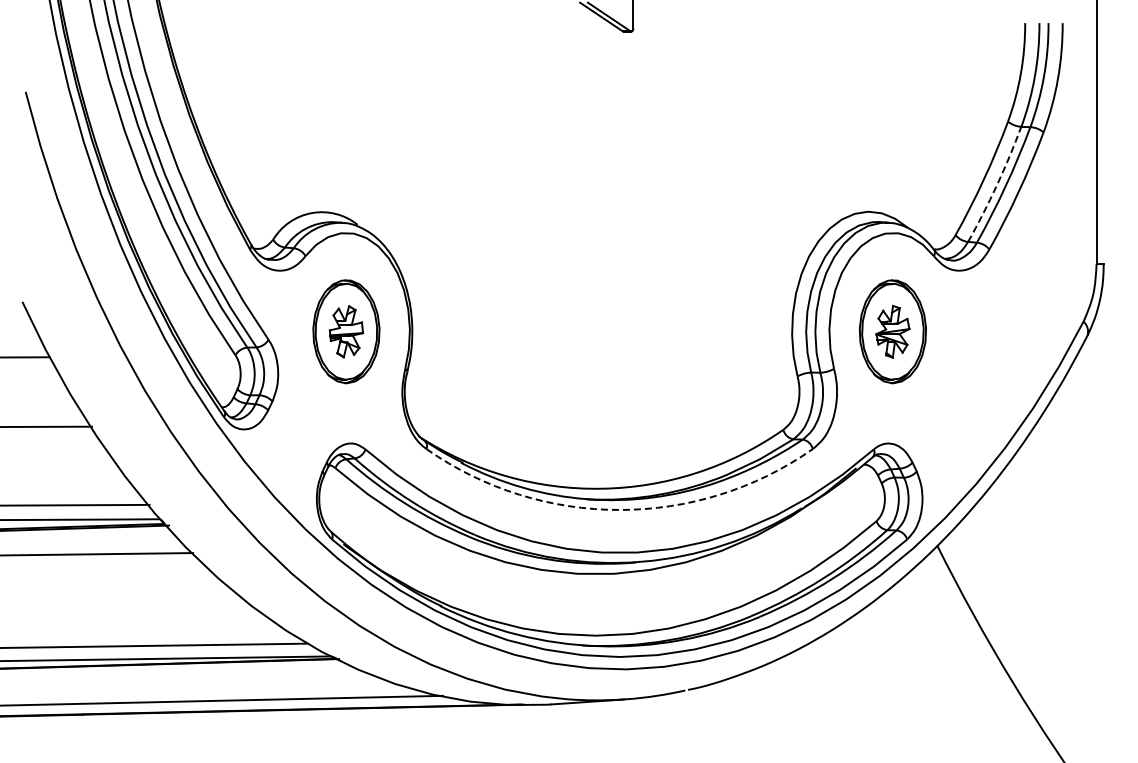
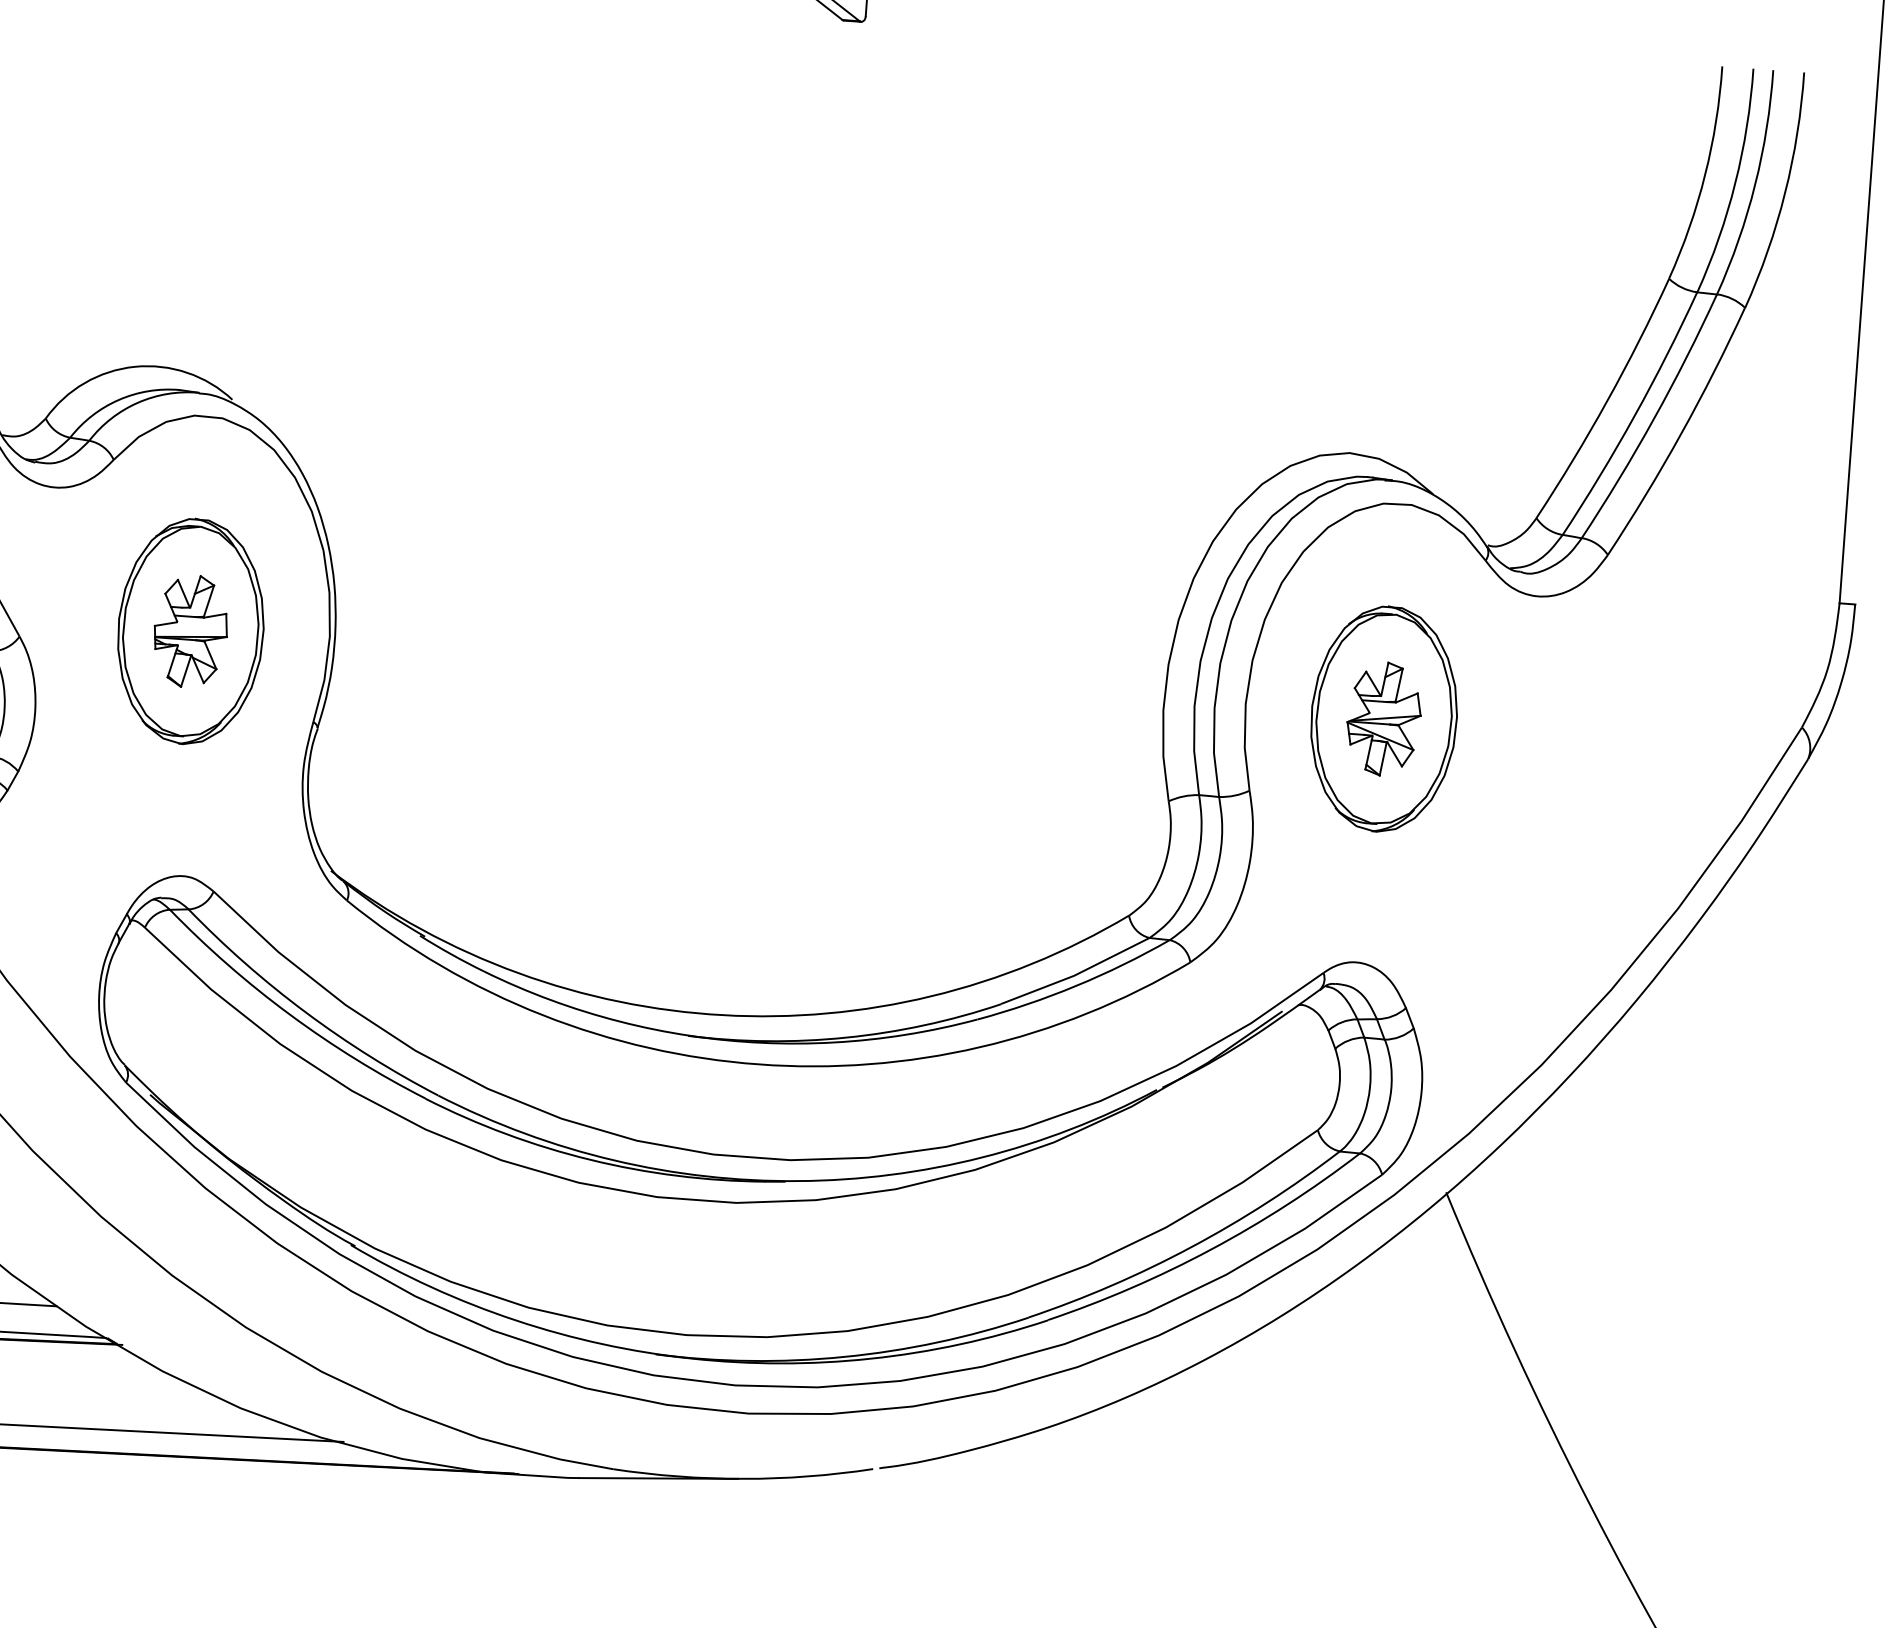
arc: (996, 185) -> (1633, 416), dashed -> solid
arc: (619, 509) -> (758, 1063), dashed -> solid

